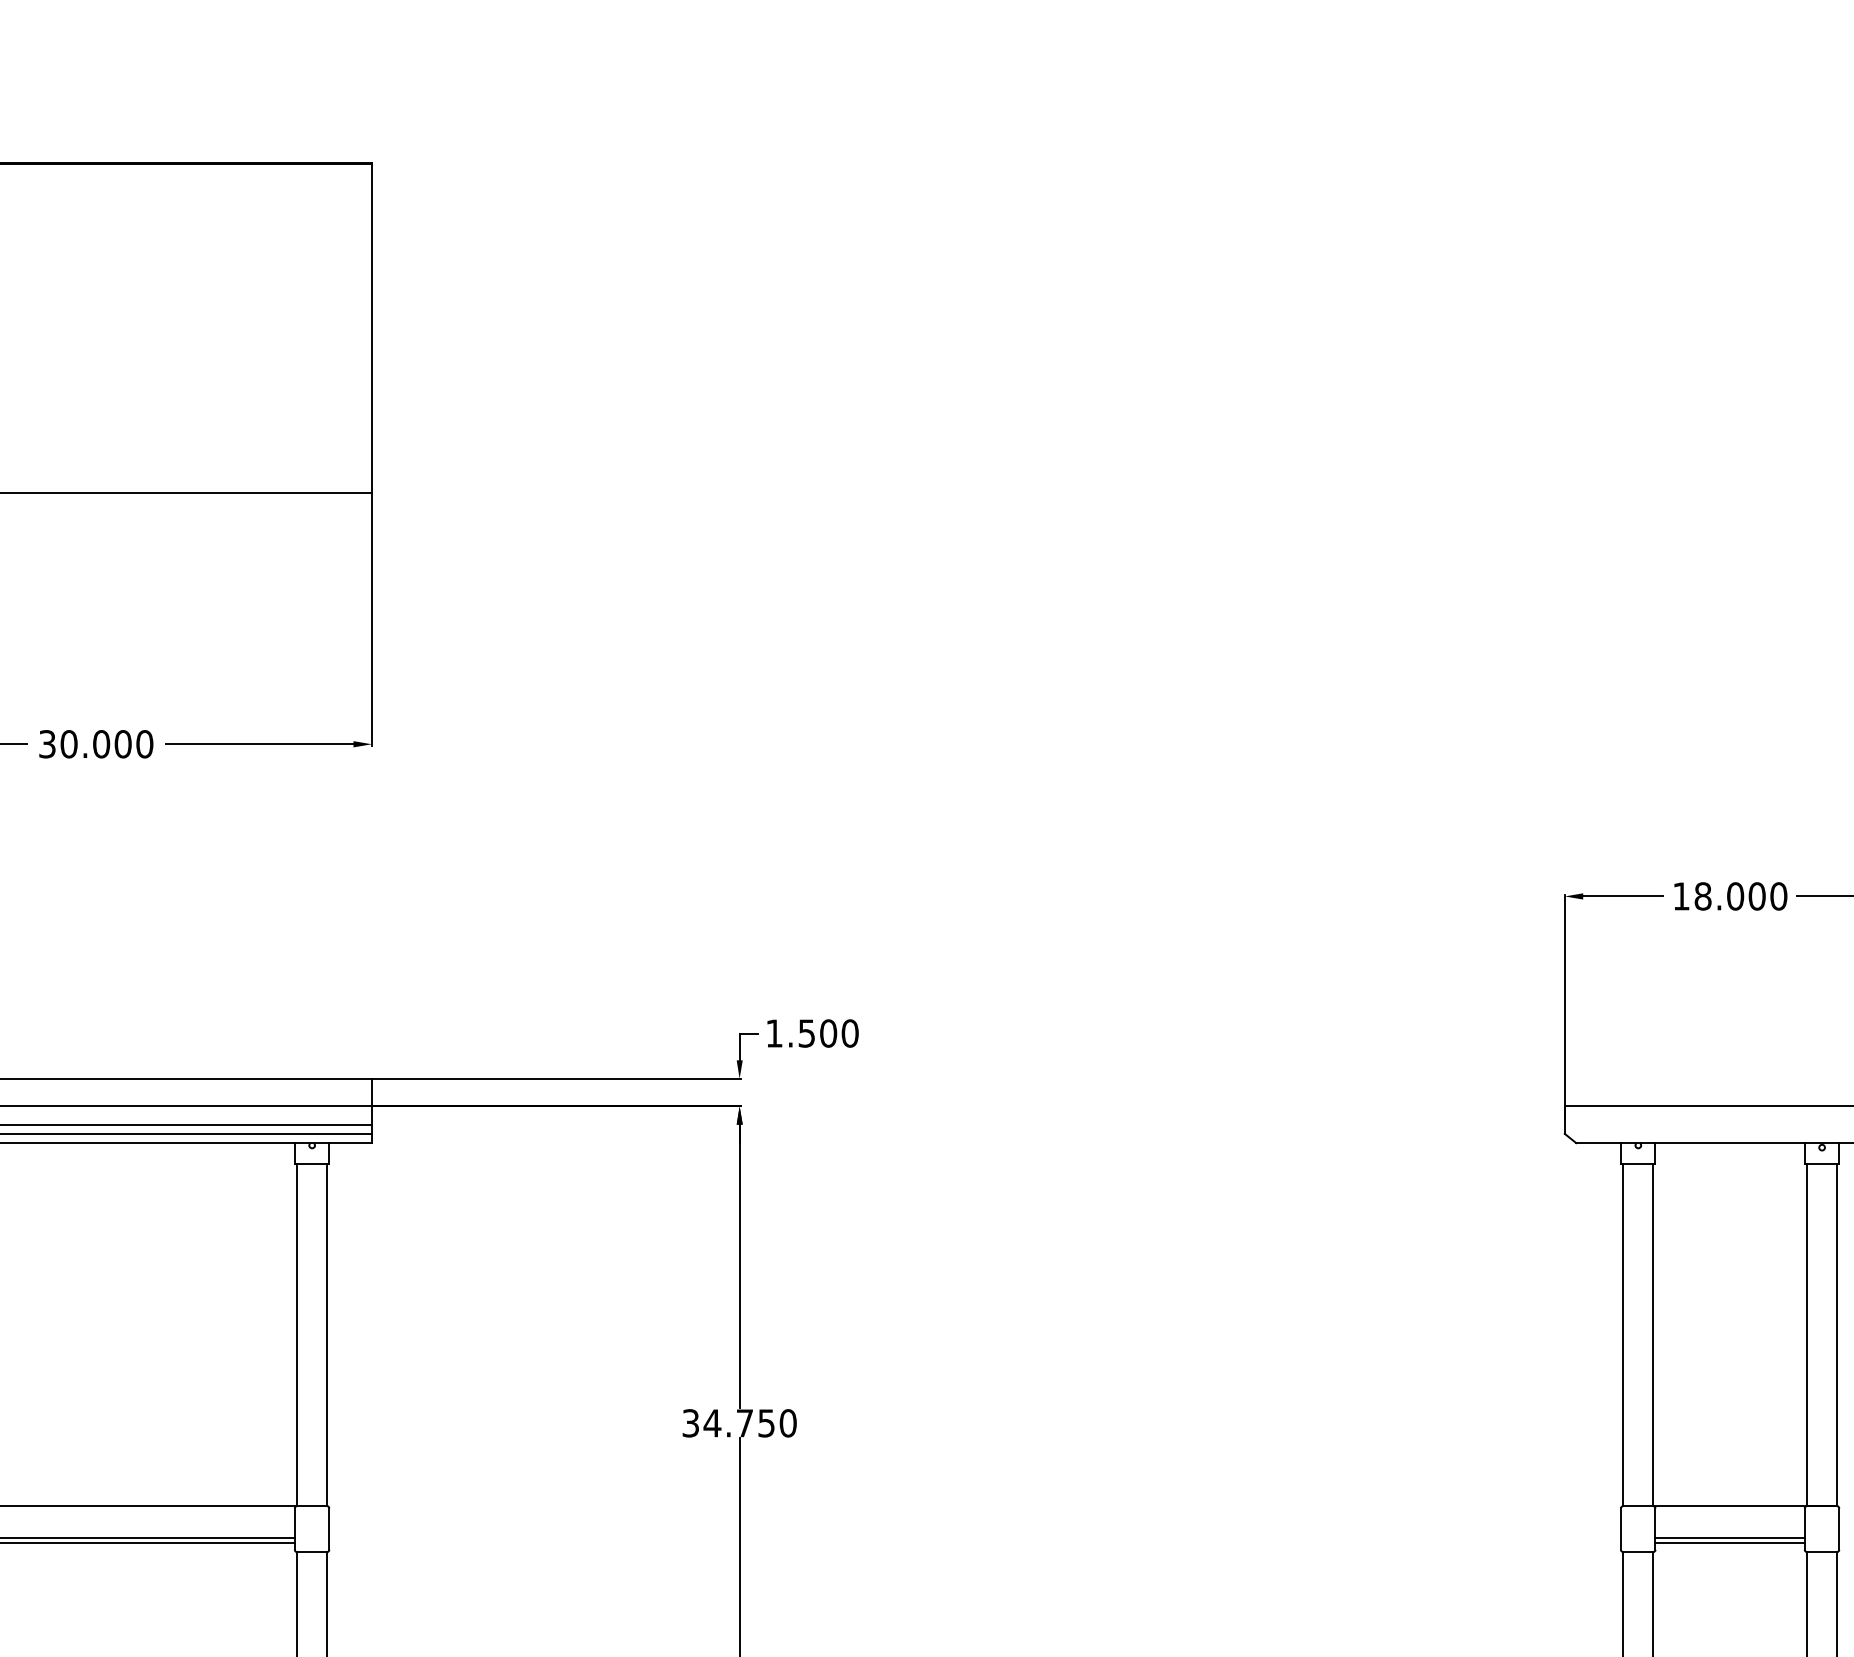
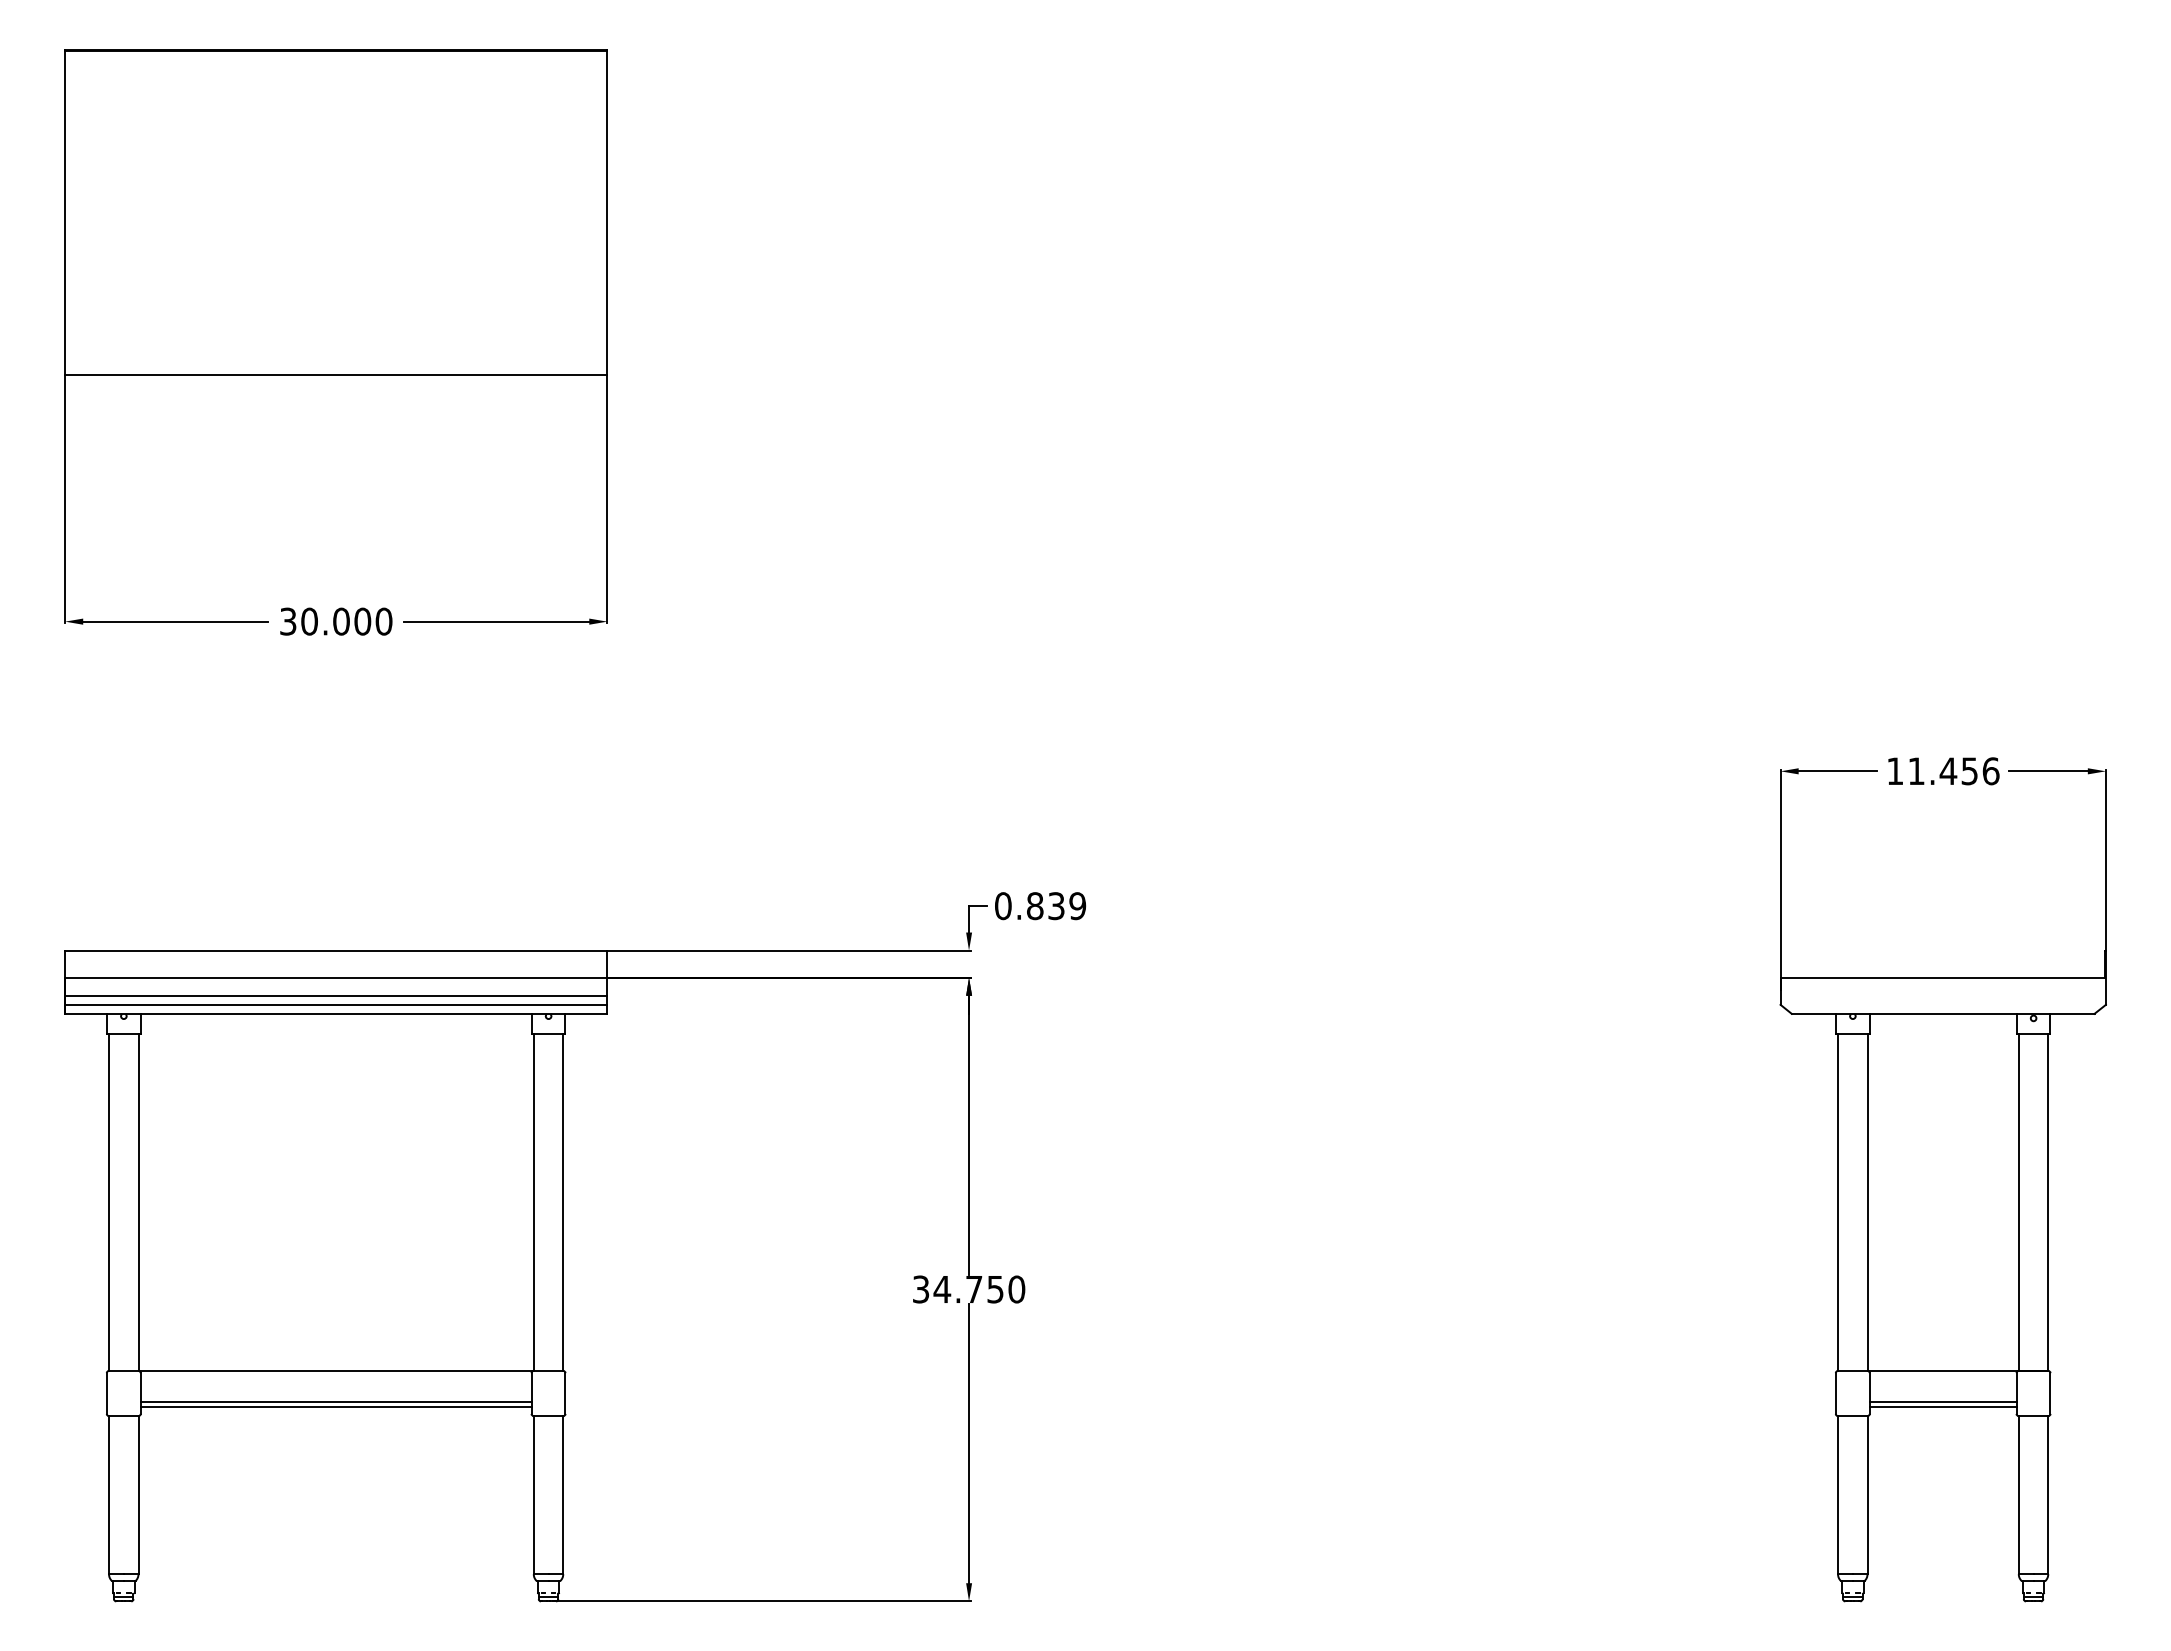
text: (1740, 896) -> (1953, 771), 18.000 -> 11.456
text: (812, 1033) -> (1040, 906), 1.500 -> 0.839

